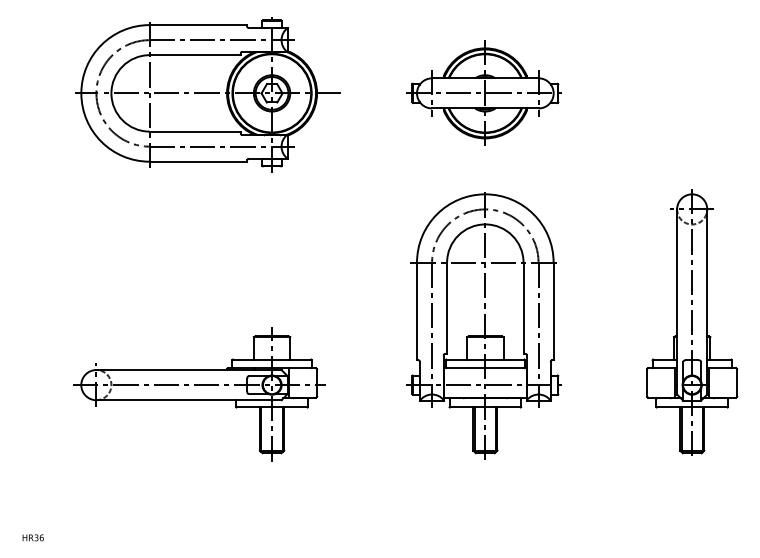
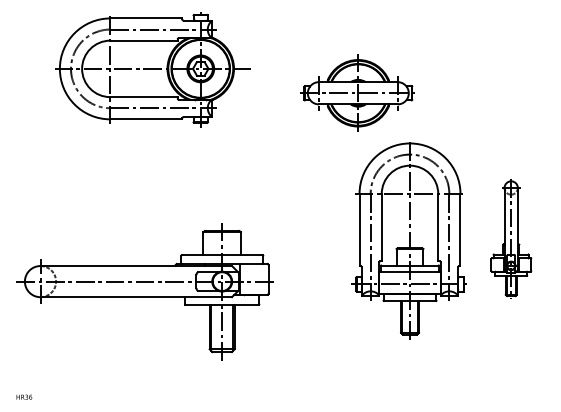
part: (483, 92) -> (356, 92), moved
part: (692, 322) -> (511, 238), size x0.6
part: (483, 325) -> (408, 240), moved
part: (199, 394) -> (147, 291), size x1.4

